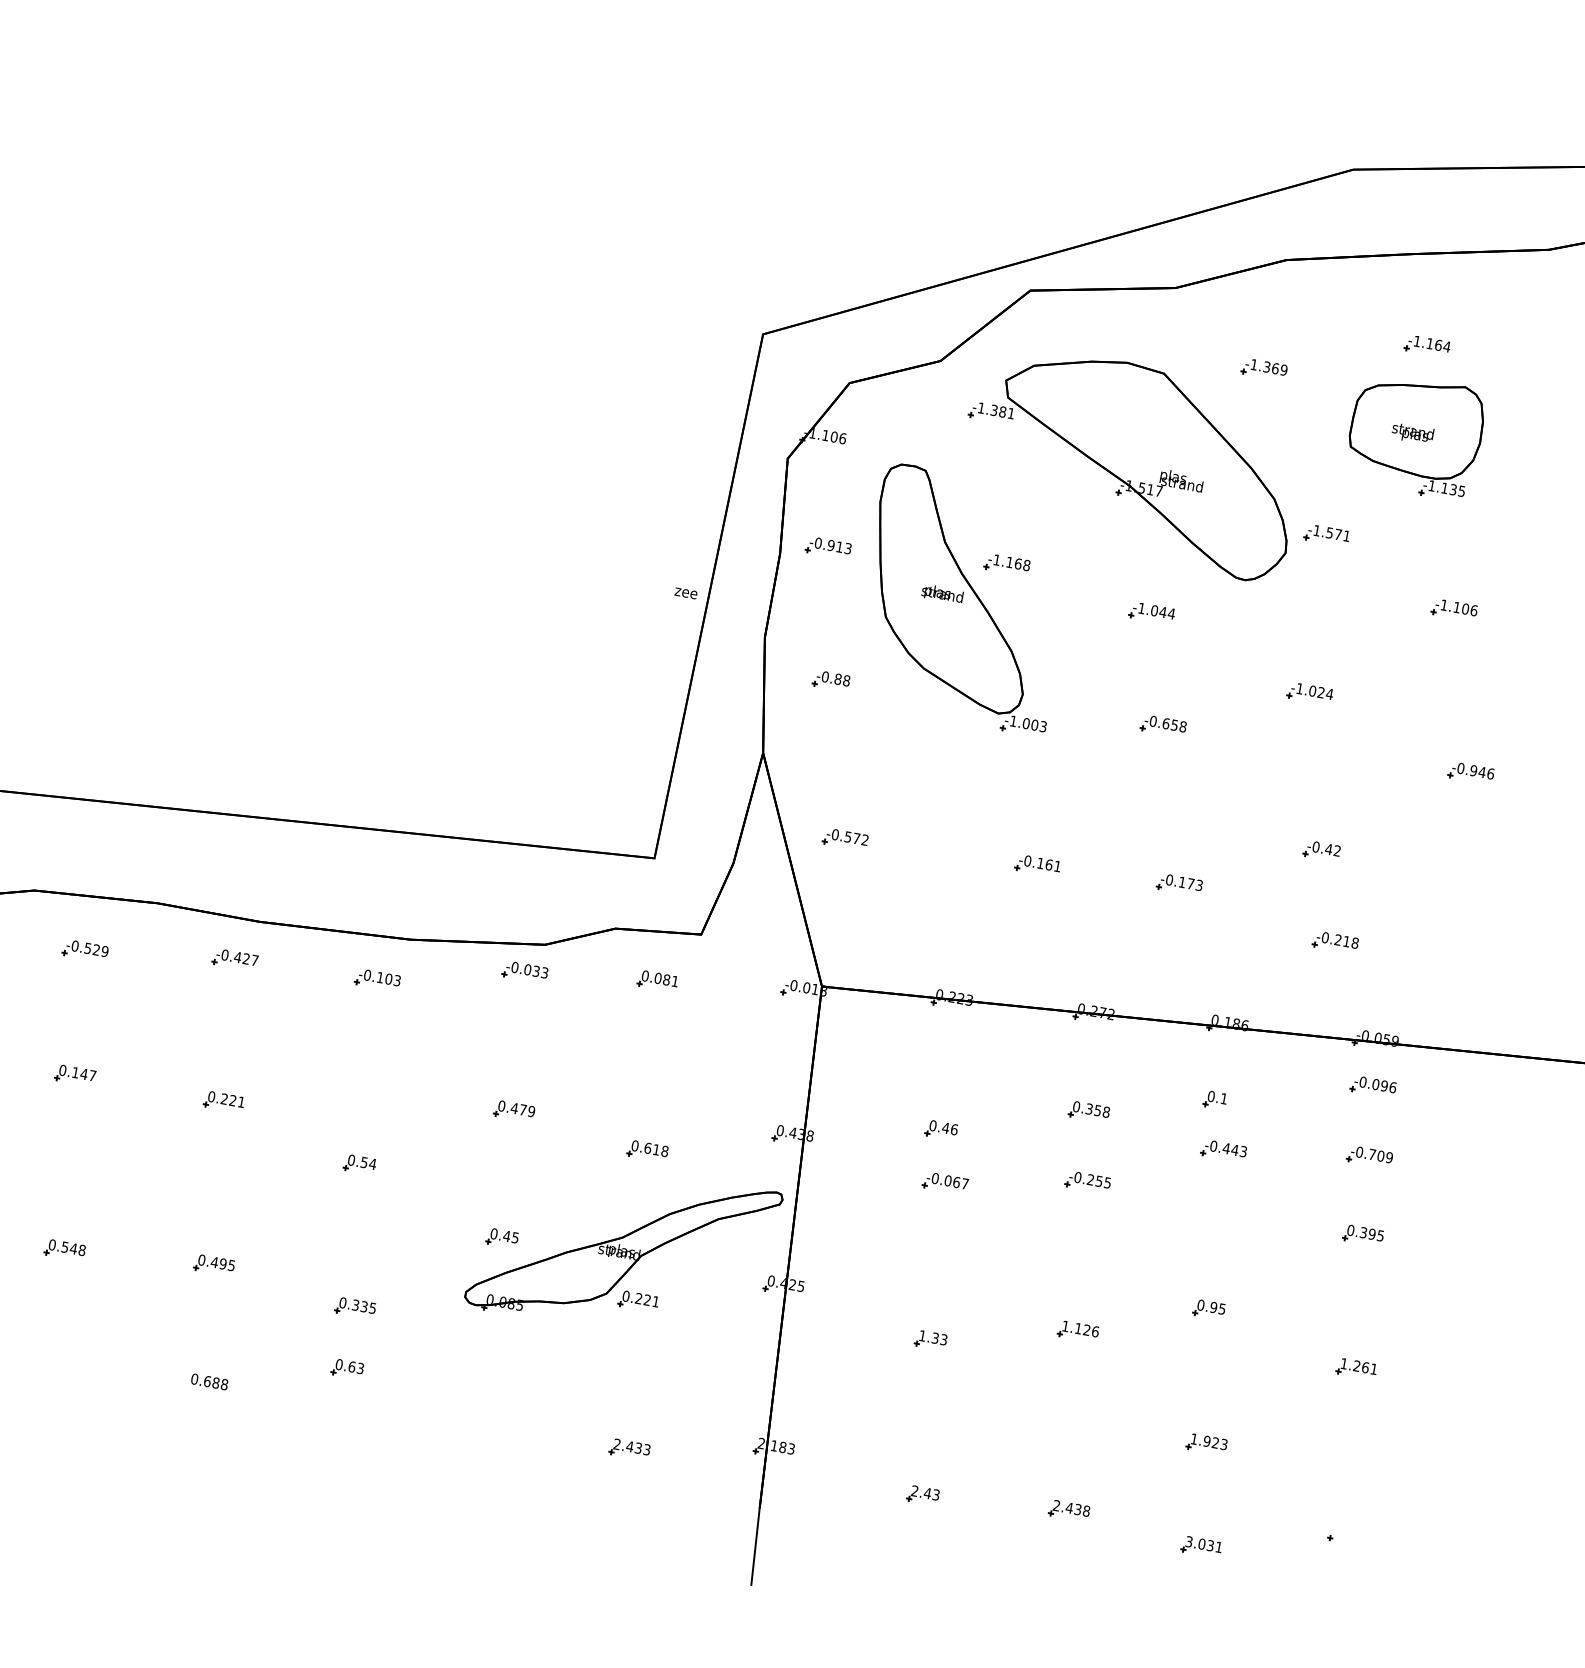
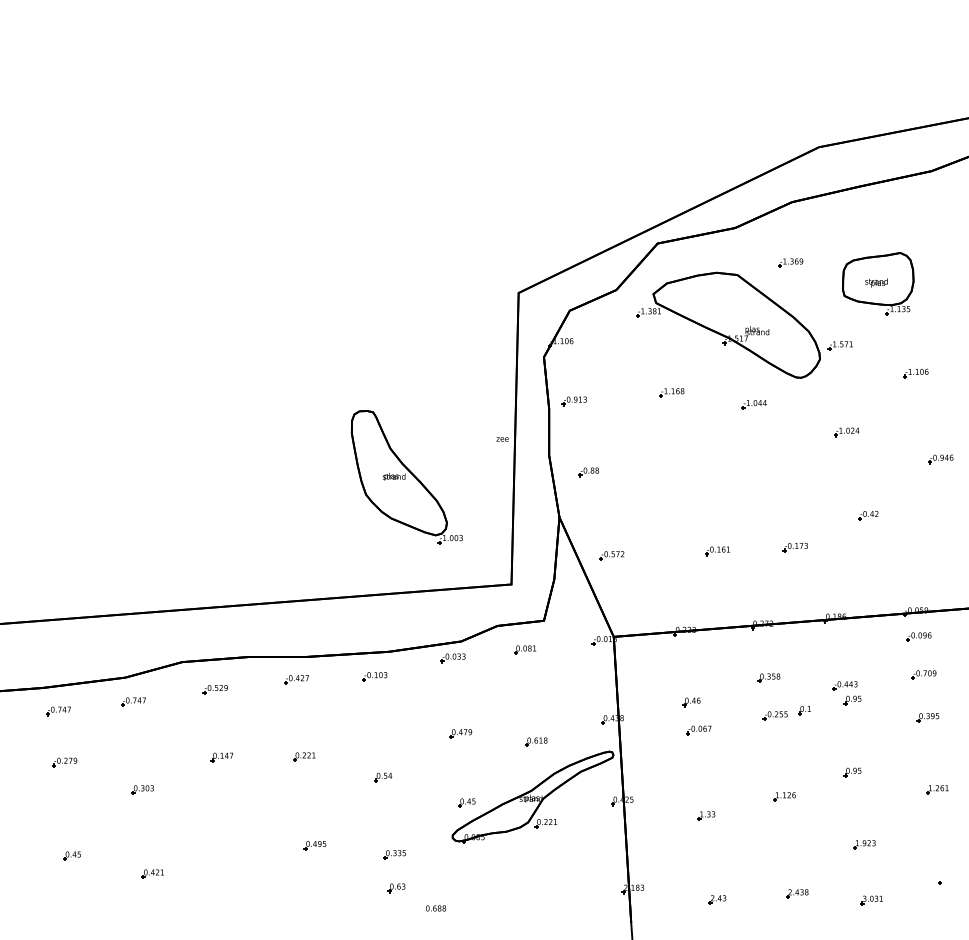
part: (1426, 345) -> (875, 234), removed
part: (964, 599) -> (406, 477), moved
part: (1161, 724) -> (770, 463), removed
part: (1334, 942) -> (884, 563), removed
part: (1214, 1100) -> (804, 710), moved
part: (1232, 1179) -> (852, 700), added
part: (64, 1249) -> (233, 851), removed
text: (210, 1382) -> (436, 908), moved
part: (629, 1448) -> (555, 903), removed

